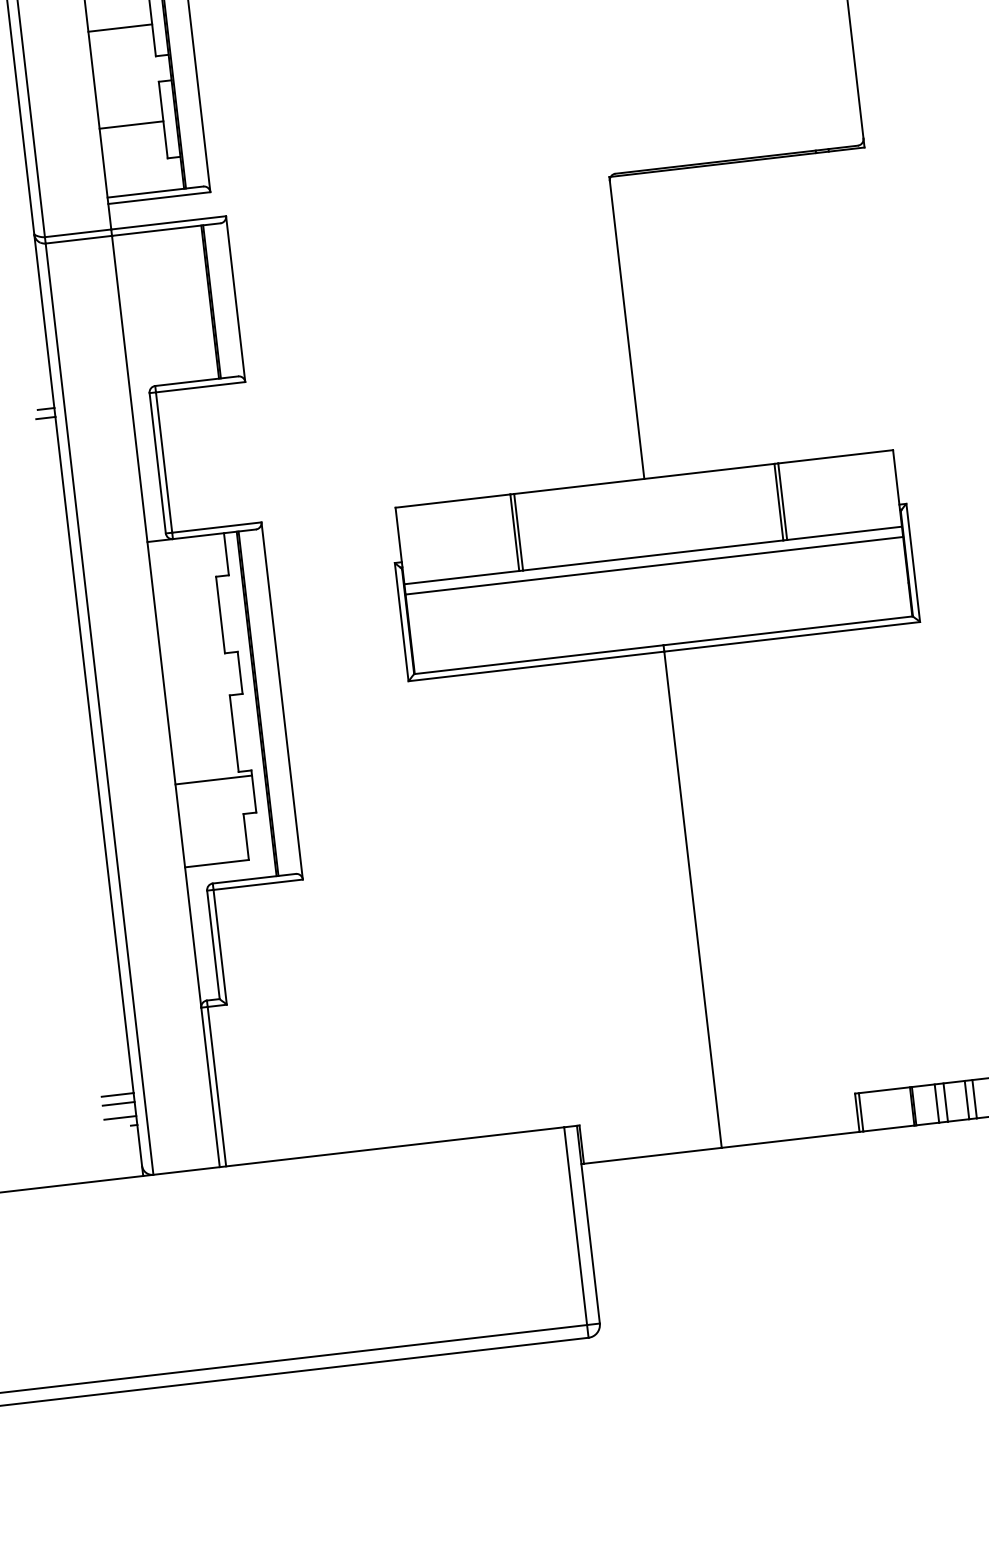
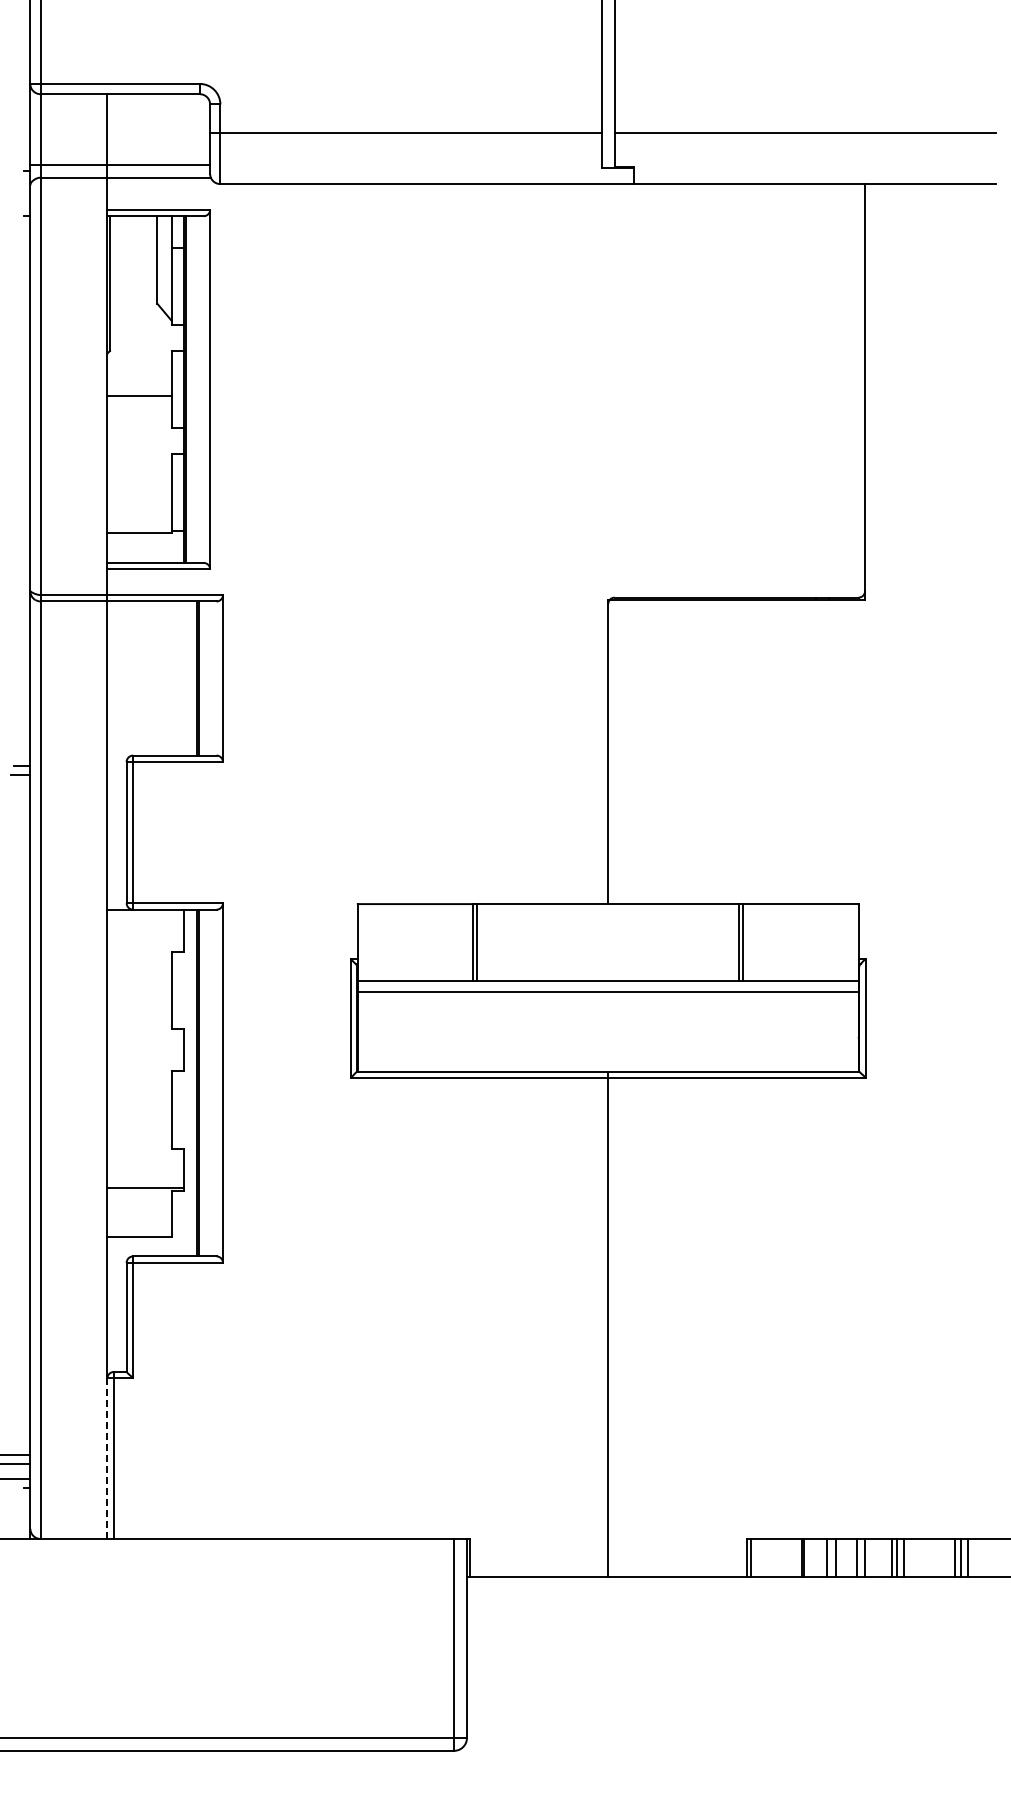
line: (131, 124) -> (139, 532), moved
line: (213, 779) -> (145, 1187), moved
line: (210, 1087) -> (107, 1458), solid -> dashed

